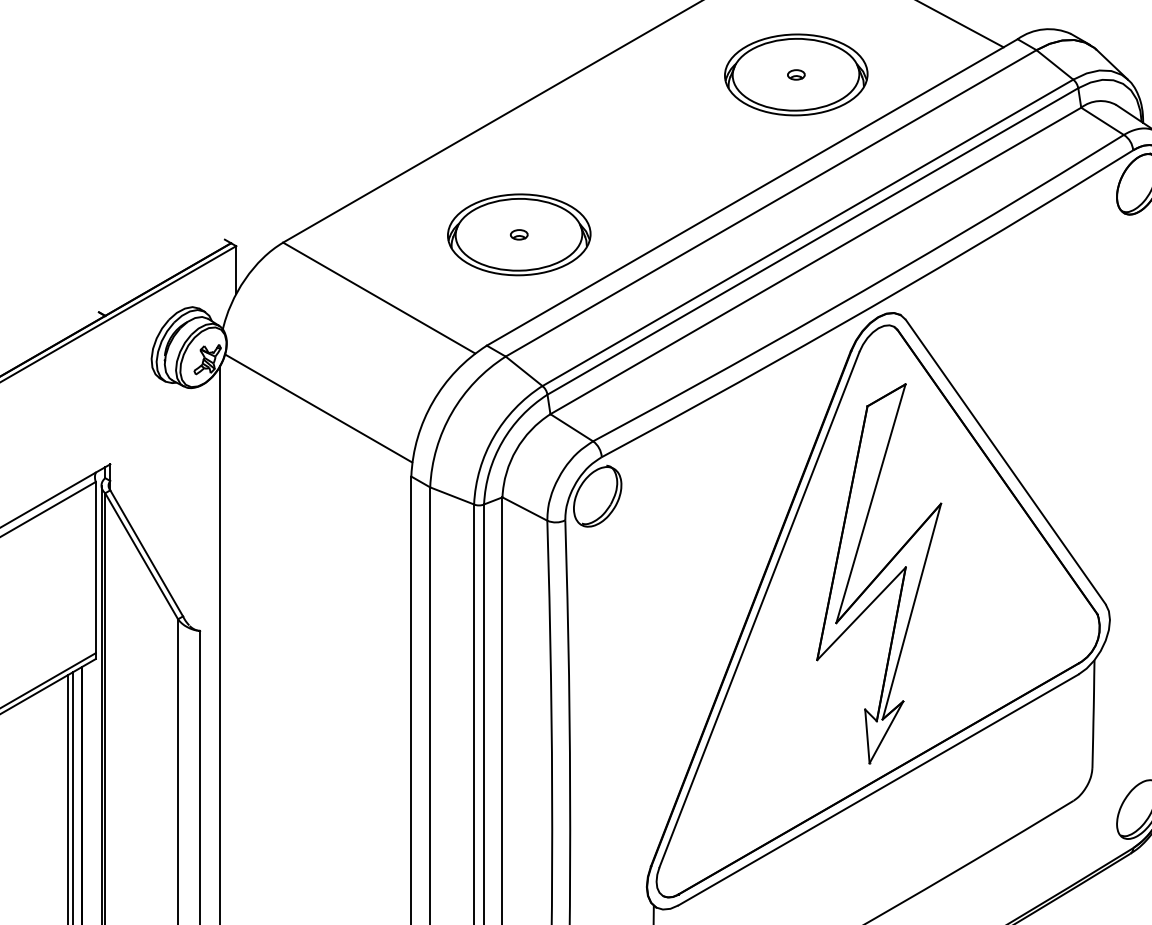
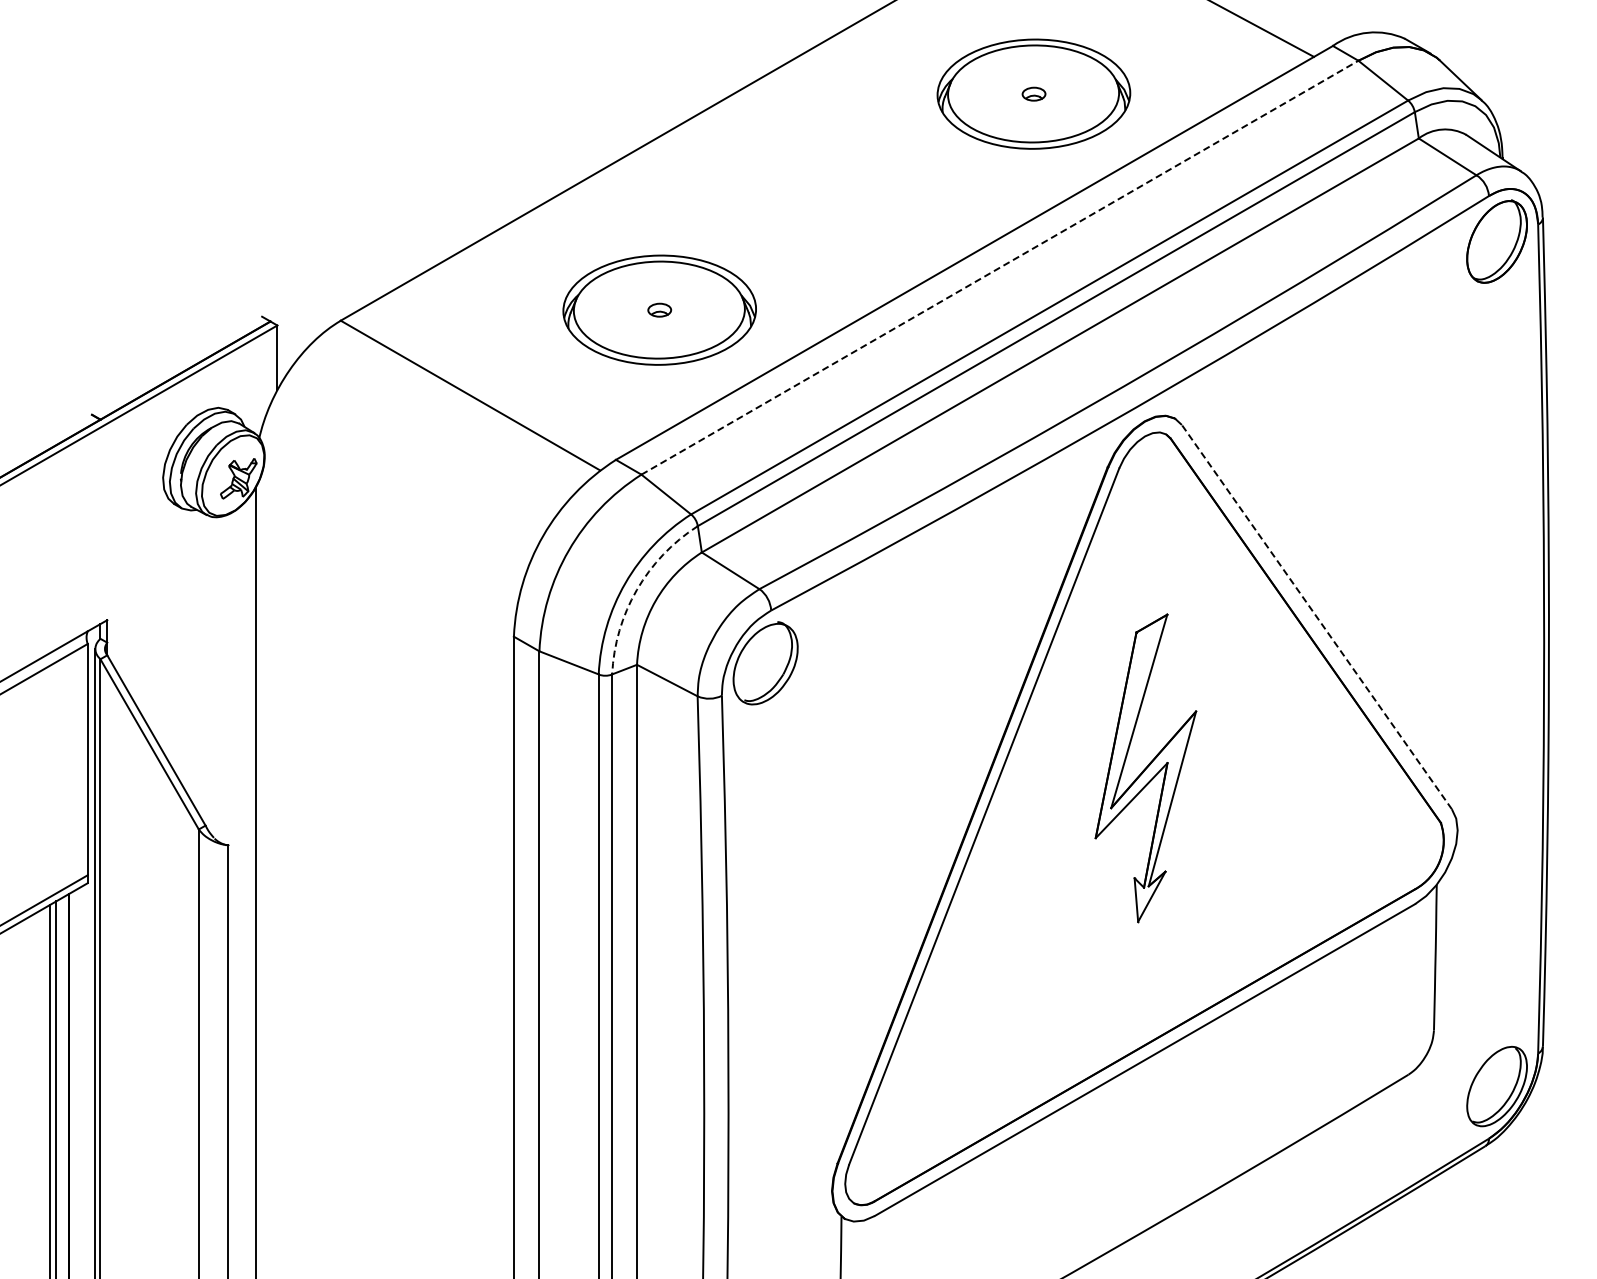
line: (770, 203) -> (999, 267), solid -> dashed
line: (318, 408) -> (388, 544), removed
arc: (502, 441) -> (636, 589), solid -> dashed
line: (1005, 462) -> (1316, 617), solid -> dashed
part: (878, 574) -> (1145, 768), size x0.6

